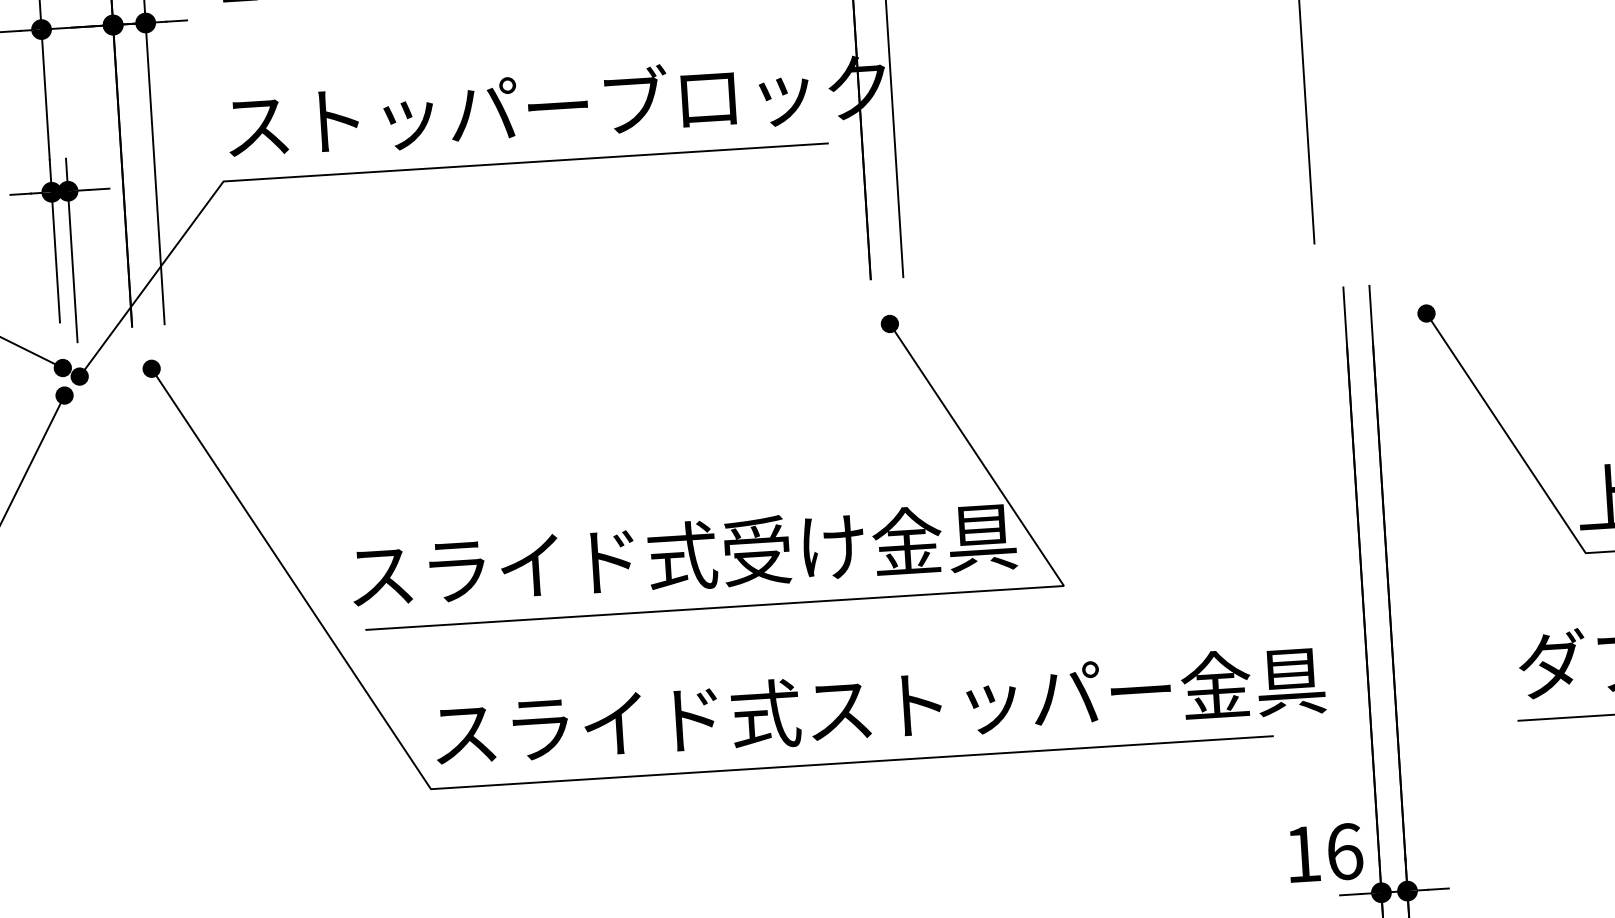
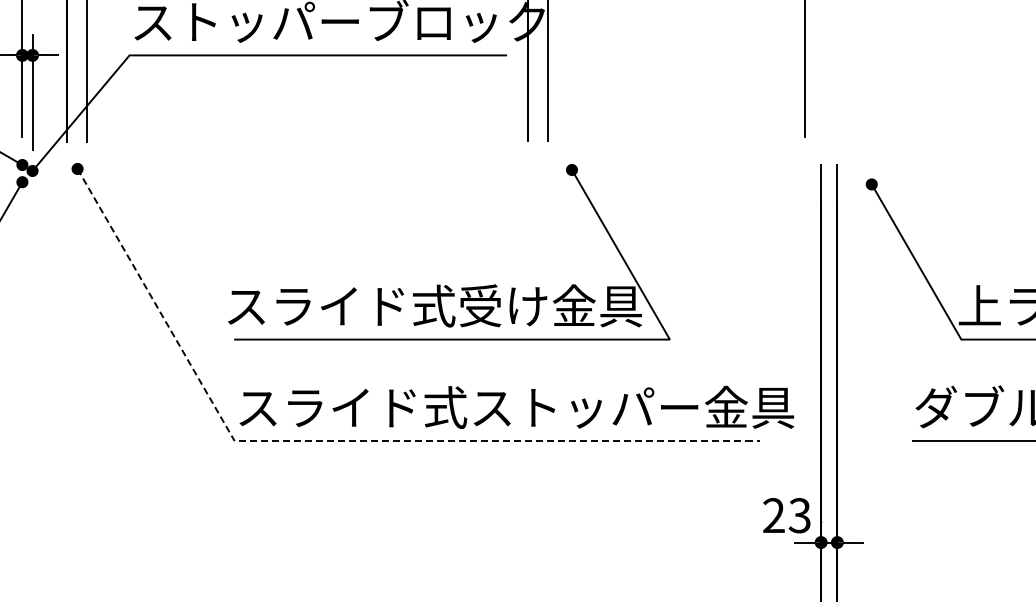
part: (701, 521) -> (447, 285), moved
line: (599, 779) -> (339, 441), solid -> dashed
text: (1324, 852) -> (787, 515), 16 -> 23

